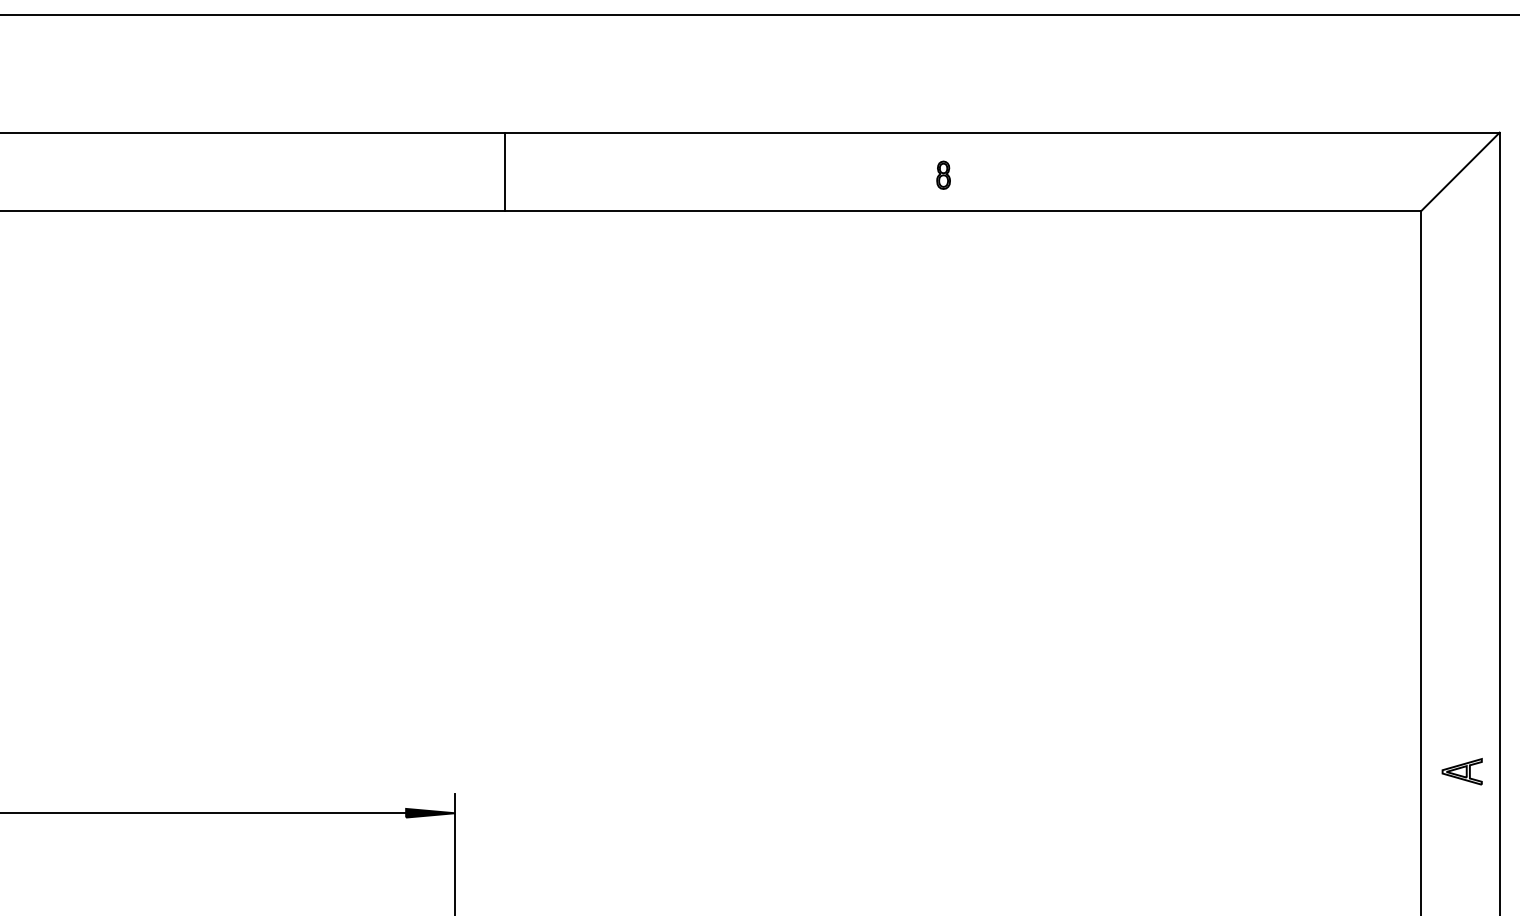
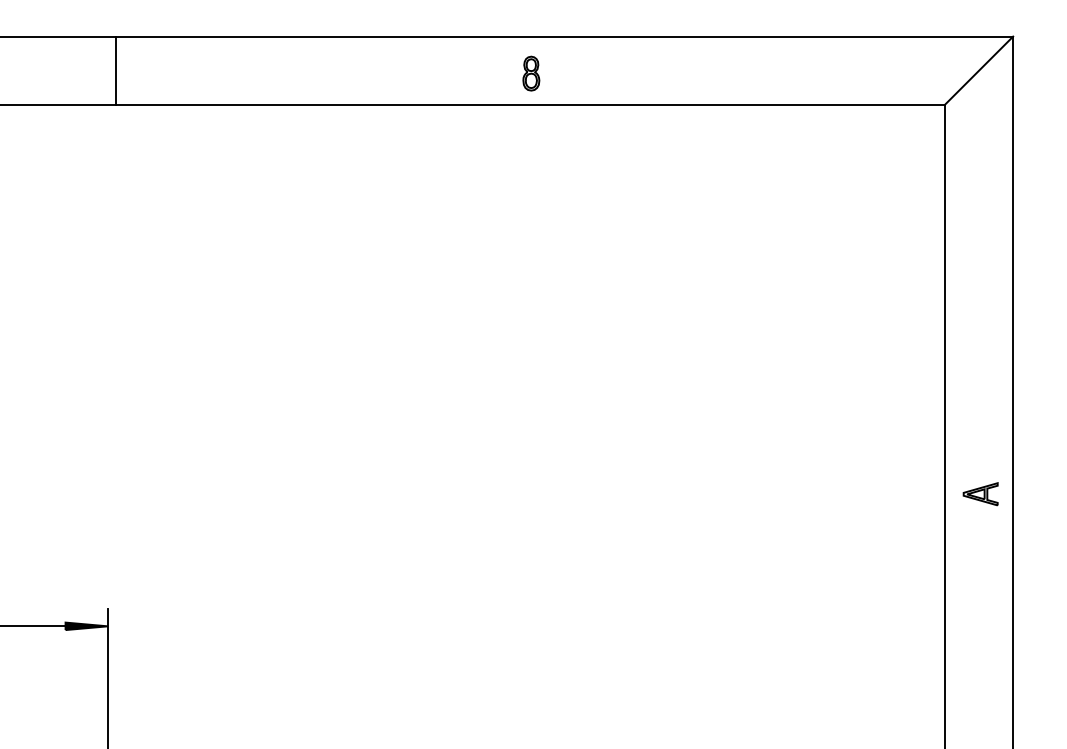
line: (504, 171) -> (116, 70), moved
part: (943, 174) -> (531, 72), size x1.43
part: (1461, 771) -> (980, 493), moved

